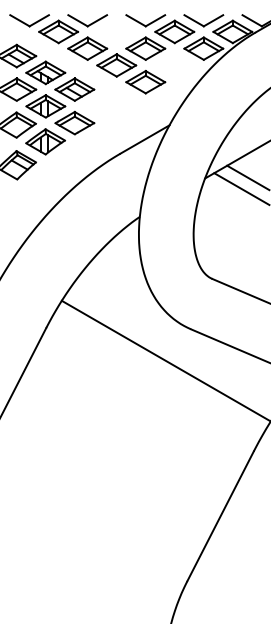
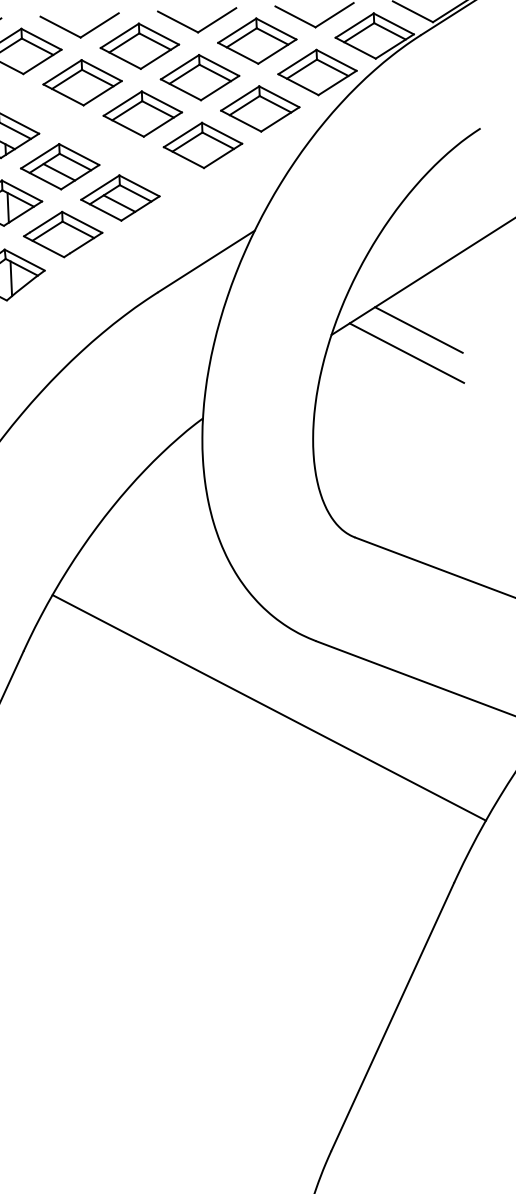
part: (116, 31) -> (139, 45), added
part: (174, 65) -> (259, 109), added
part: (103, 106) -> (119, 198), added

